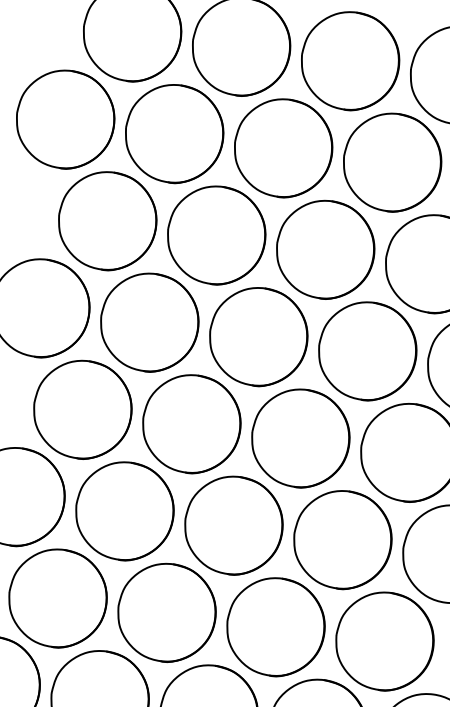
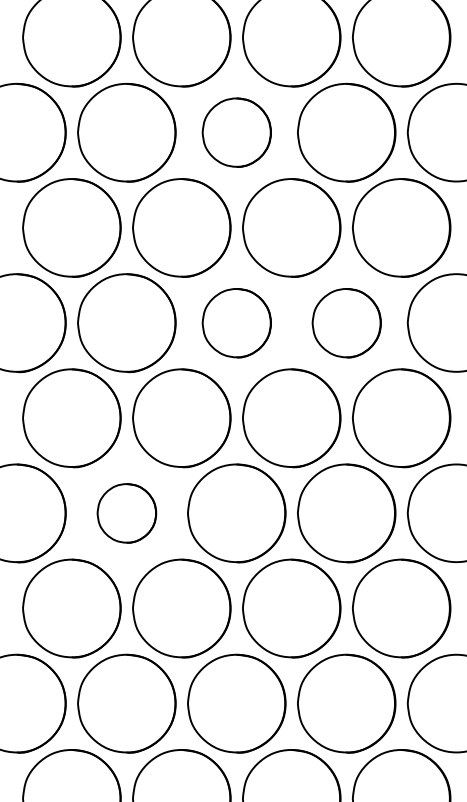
part: (283, 147) -> (236, 132), size x0.7
part: (258, 337) -> (236, 323), size x0.7
part: (367, 351) -> (346, 323), size x0.7
part: (124, 511) -> (126, 513), size x0.6

